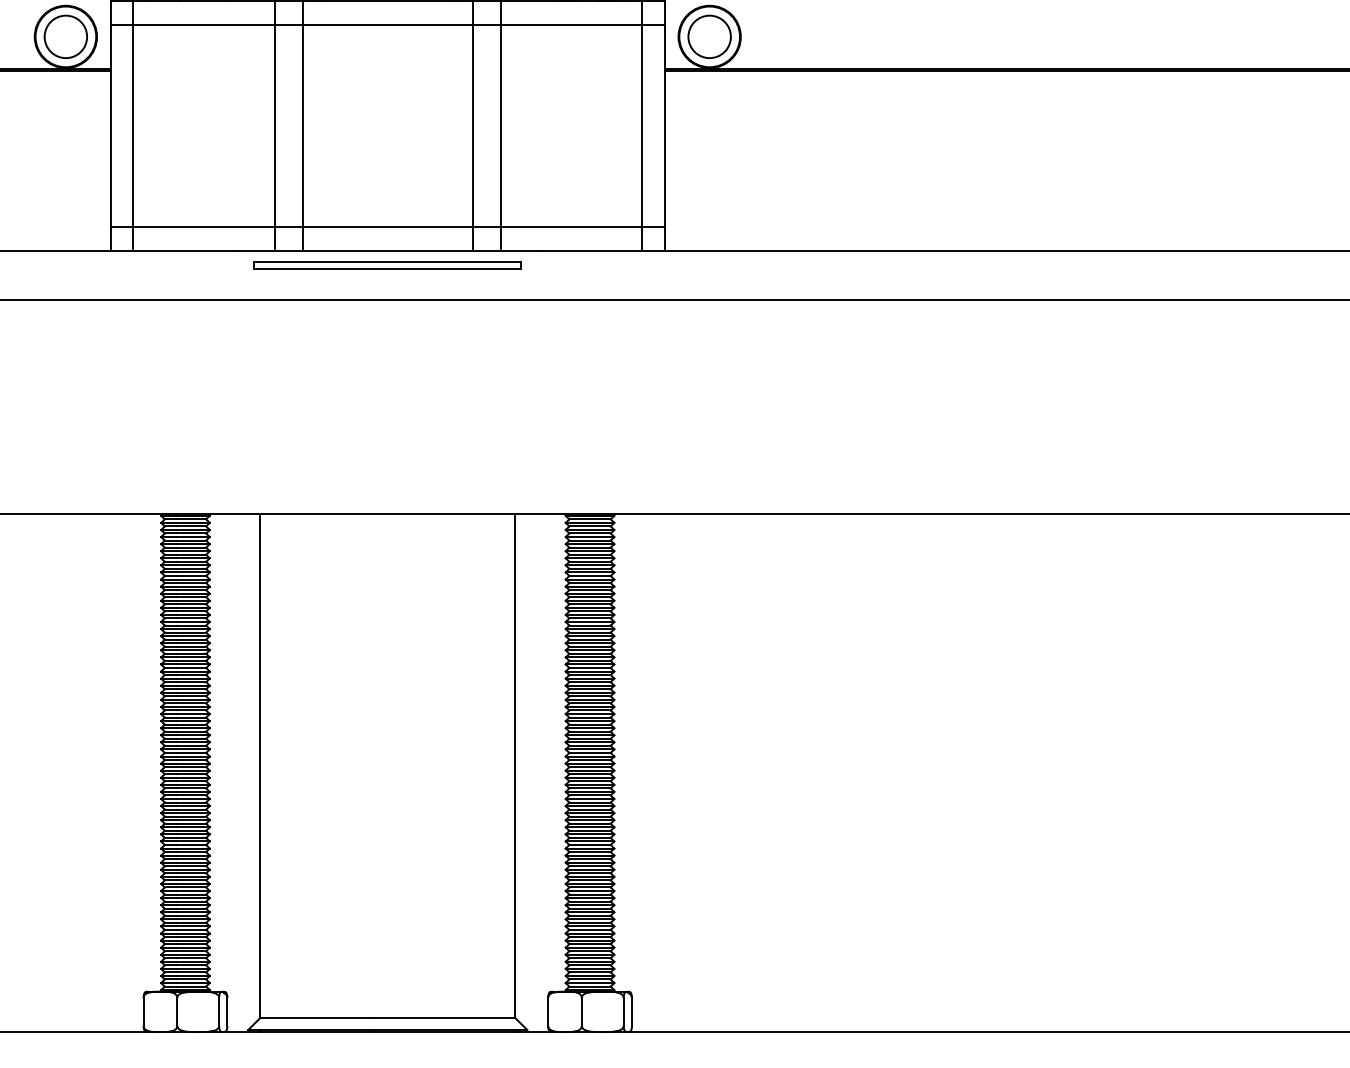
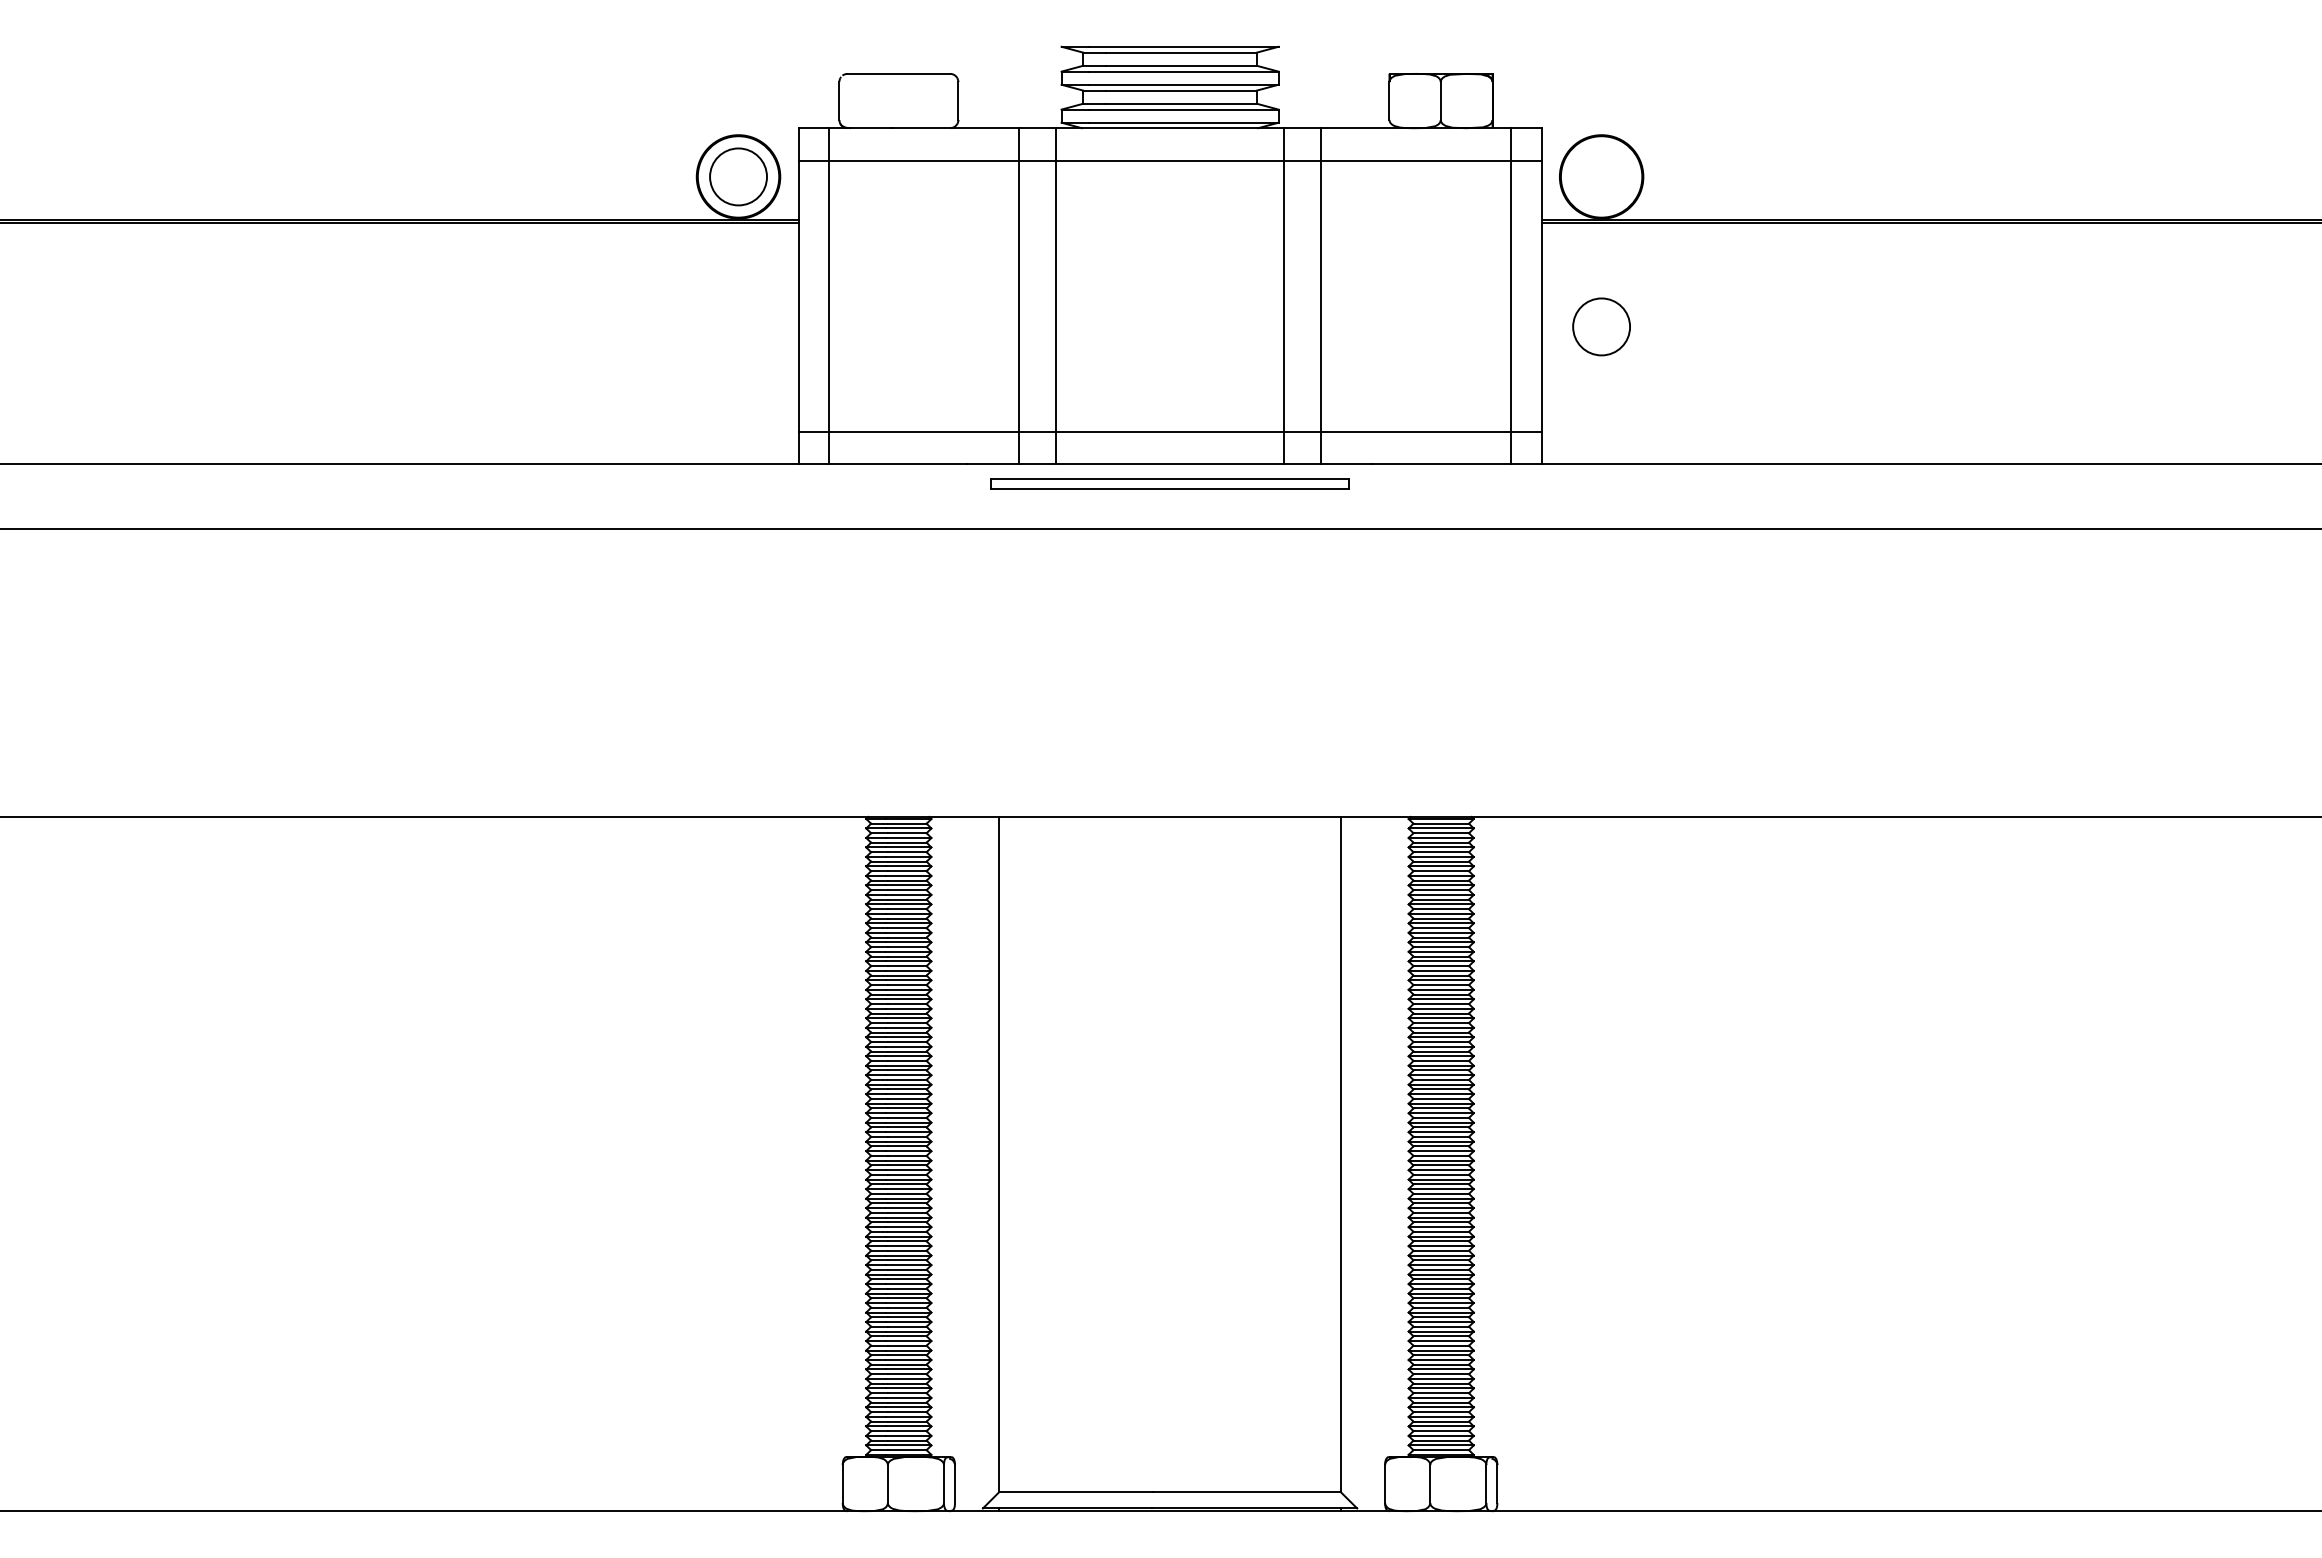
circle: (709, 36) -> (1601, 326), moved

